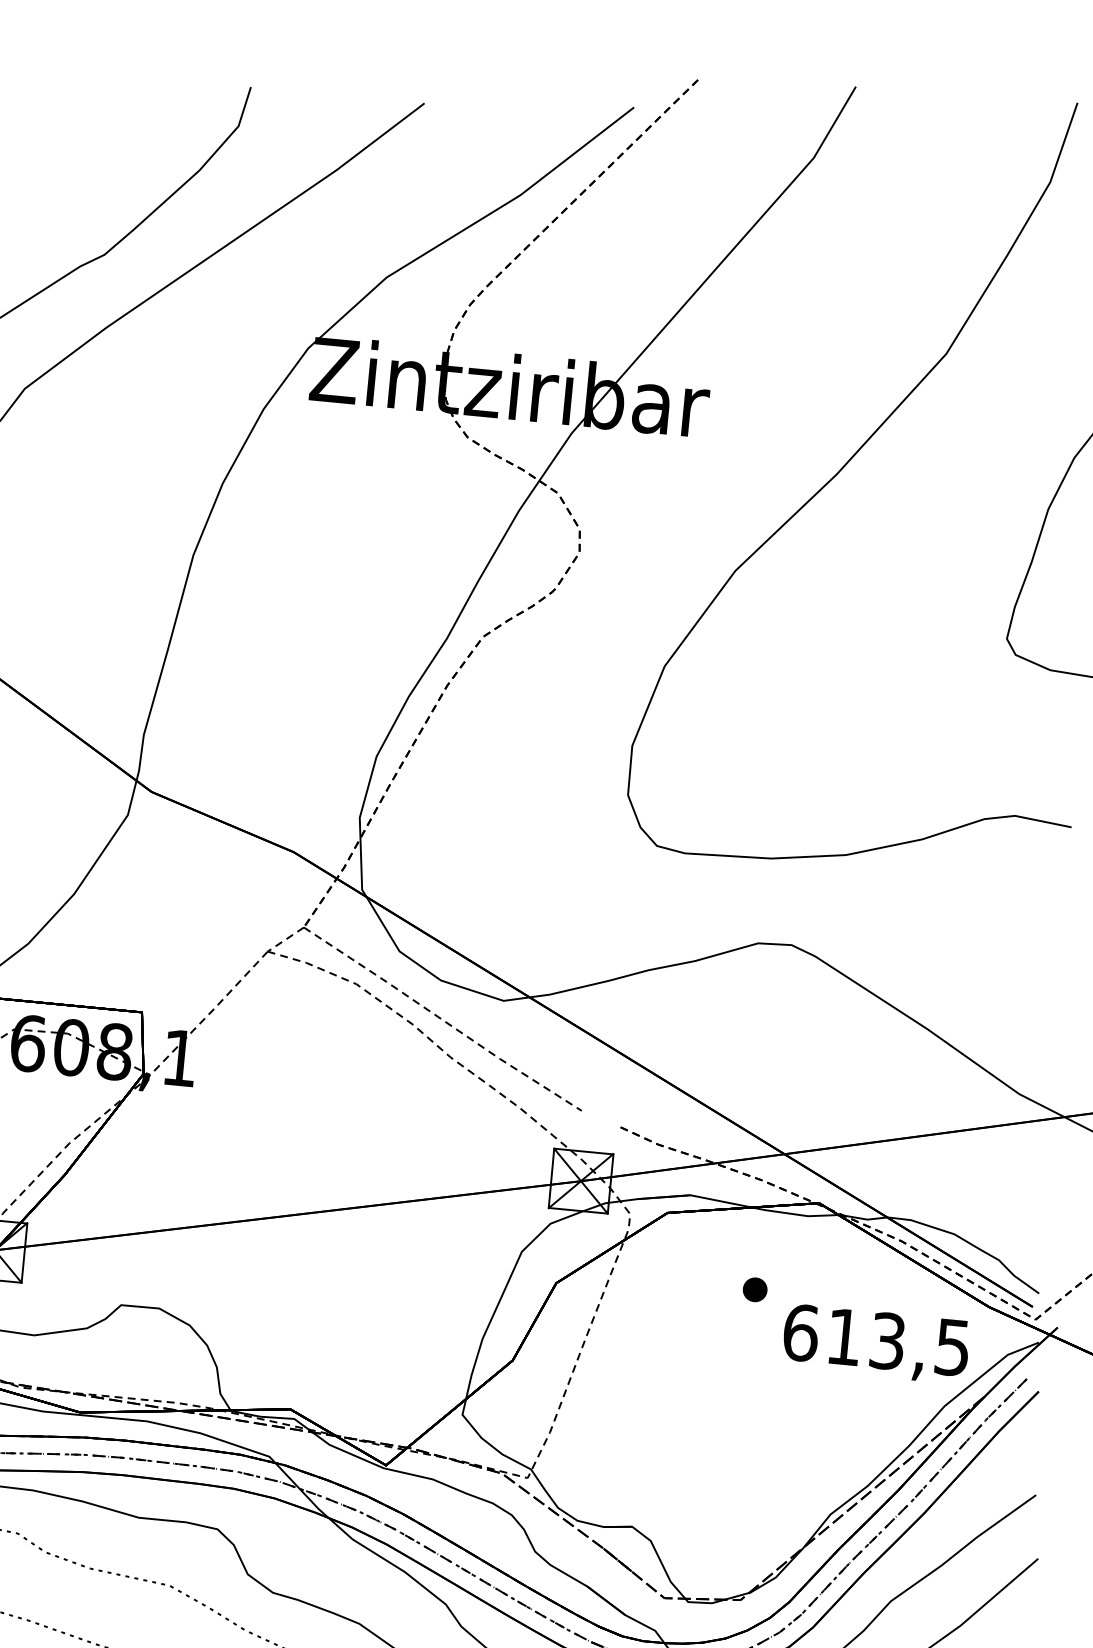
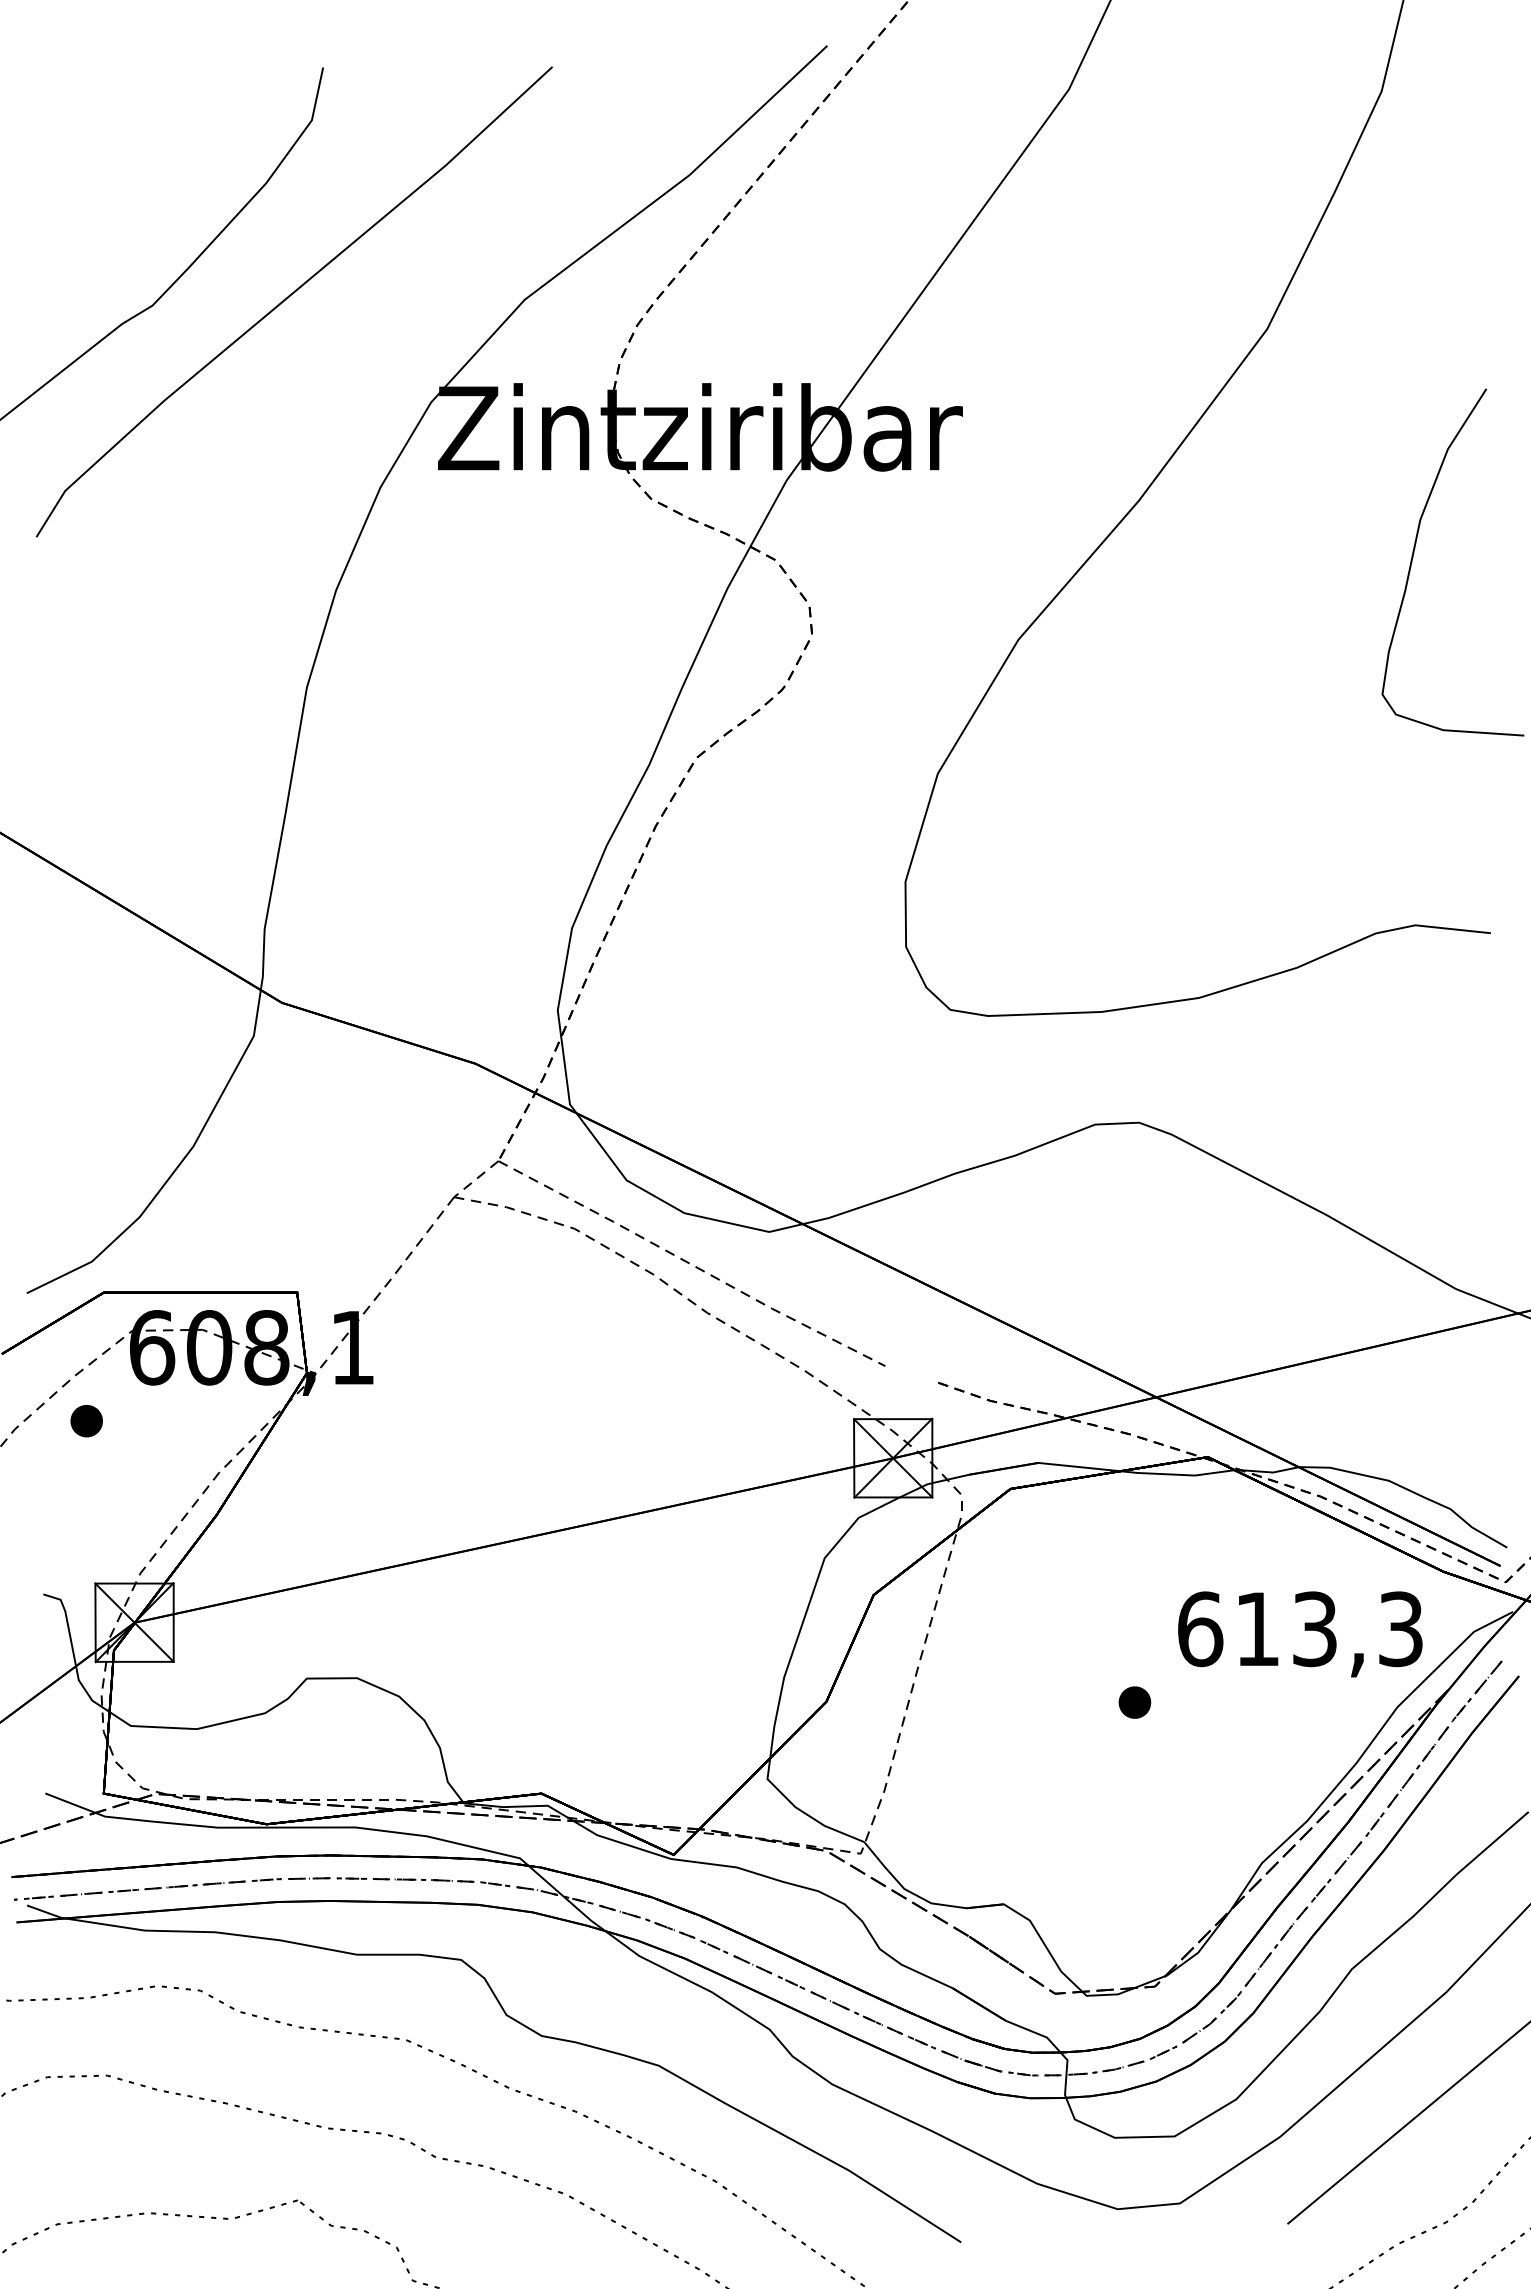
part: (754, 1289) -> (1134, 1702), moved
text: (952, 1346) -> (1400, 1628), 613,5 -> 613,3

